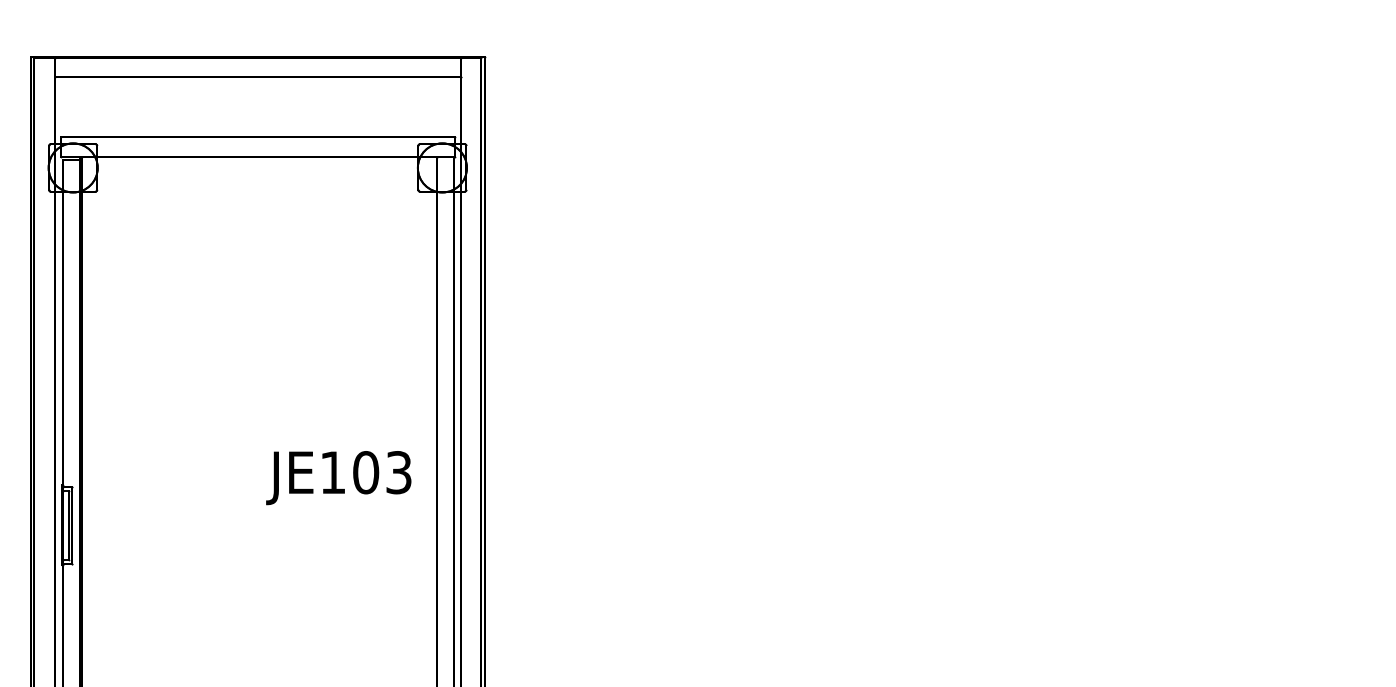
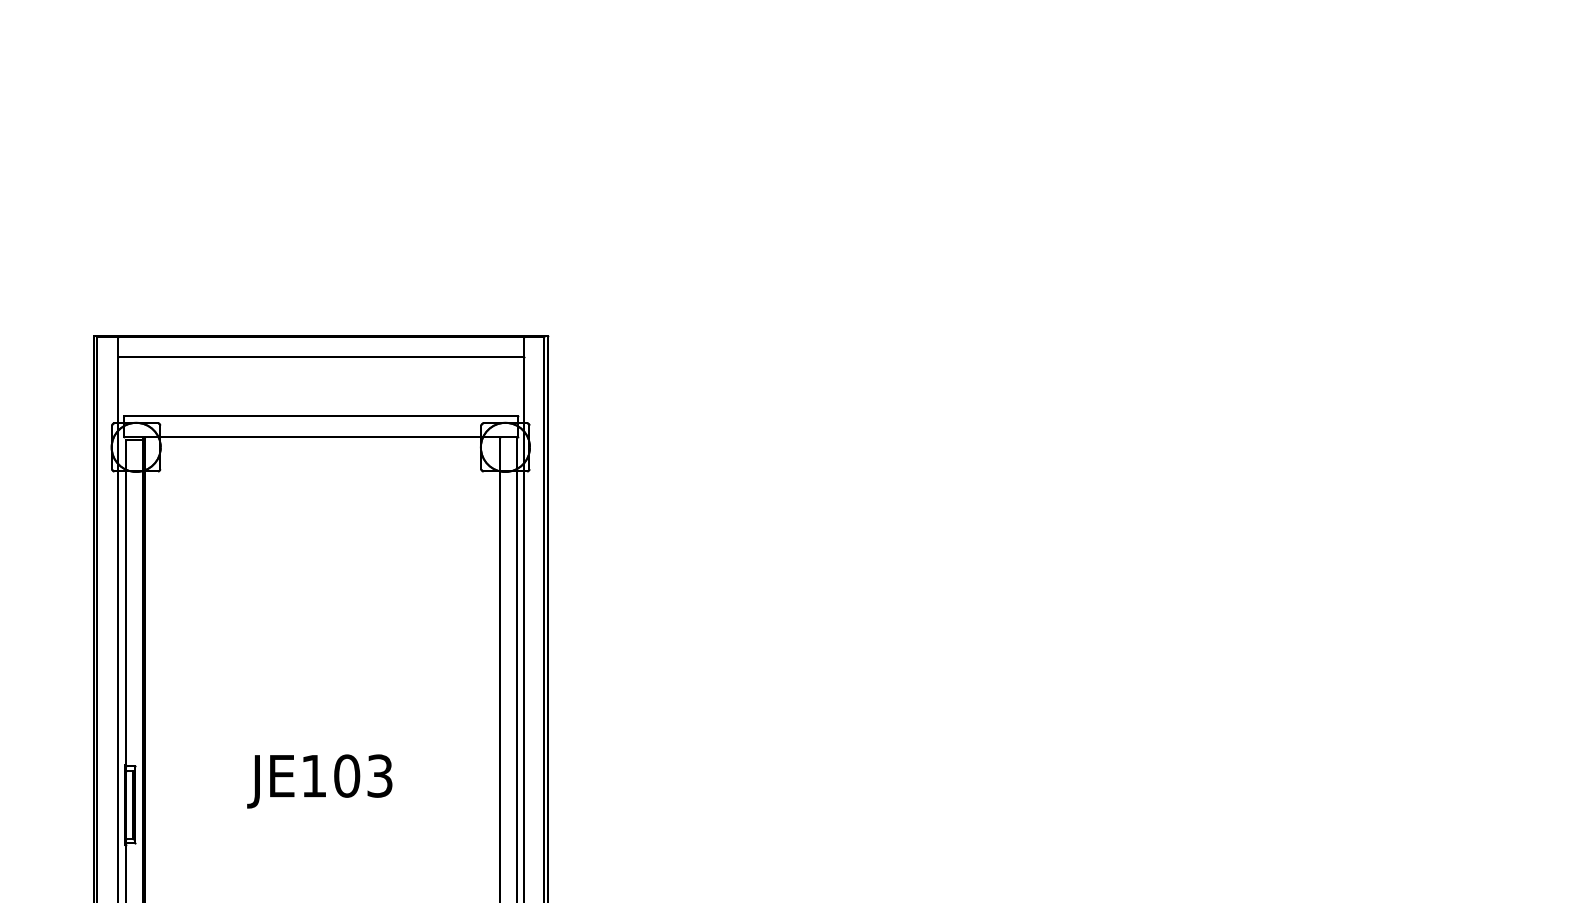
text: (338, 478) -> (319, 781), moved

